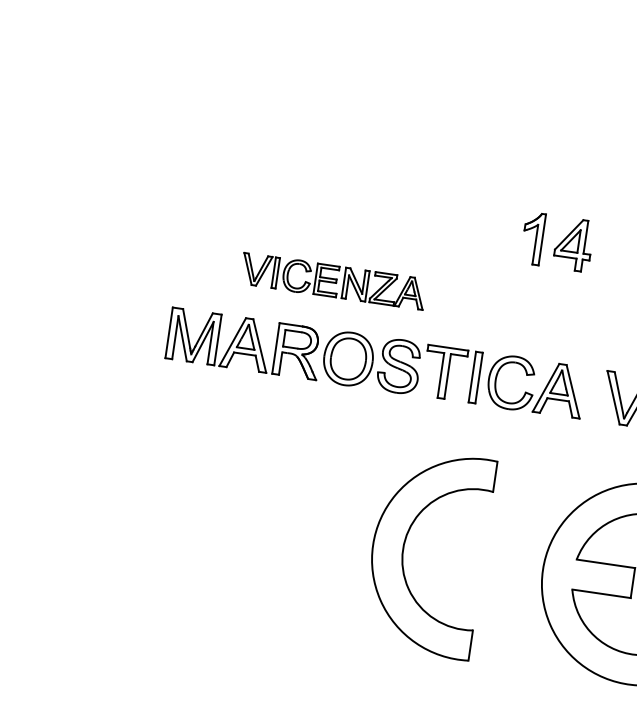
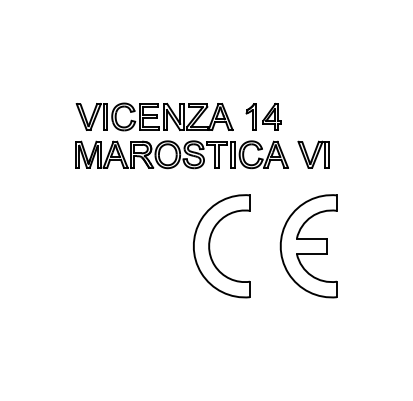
part: (556, 241) -> (263, 116), moved
part: (333, 280) -> (154, 116), size x1.67

